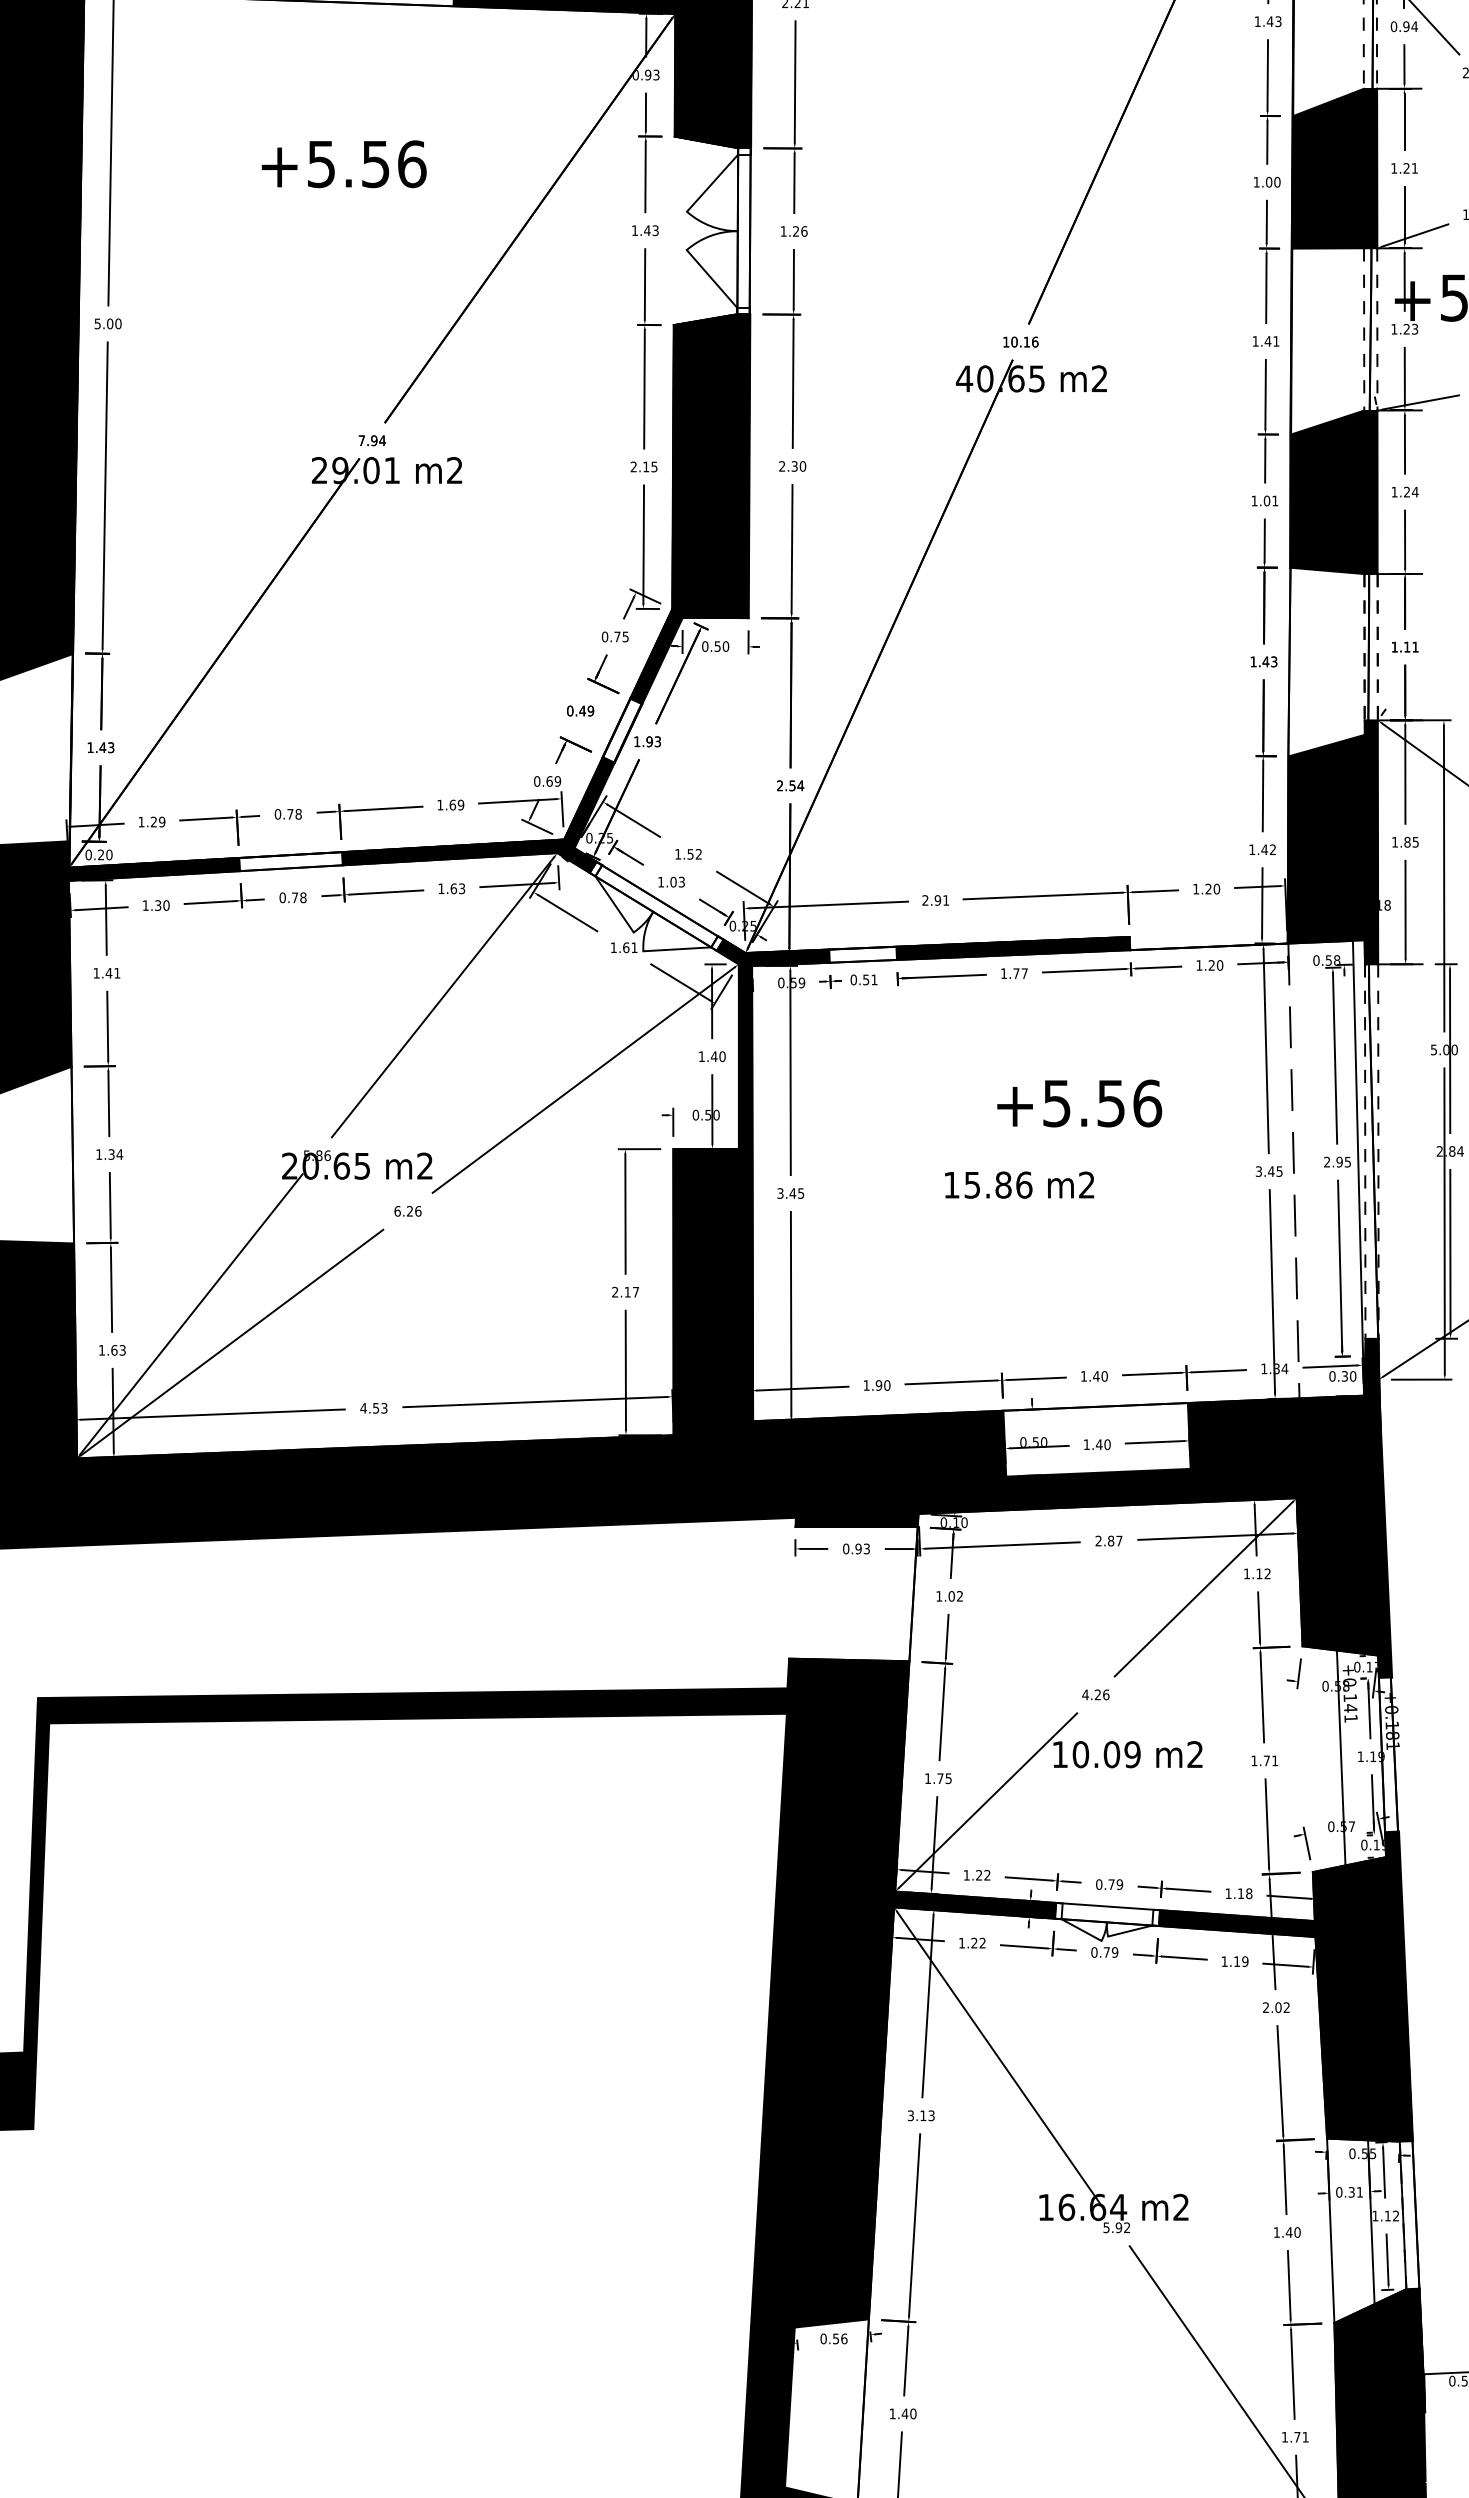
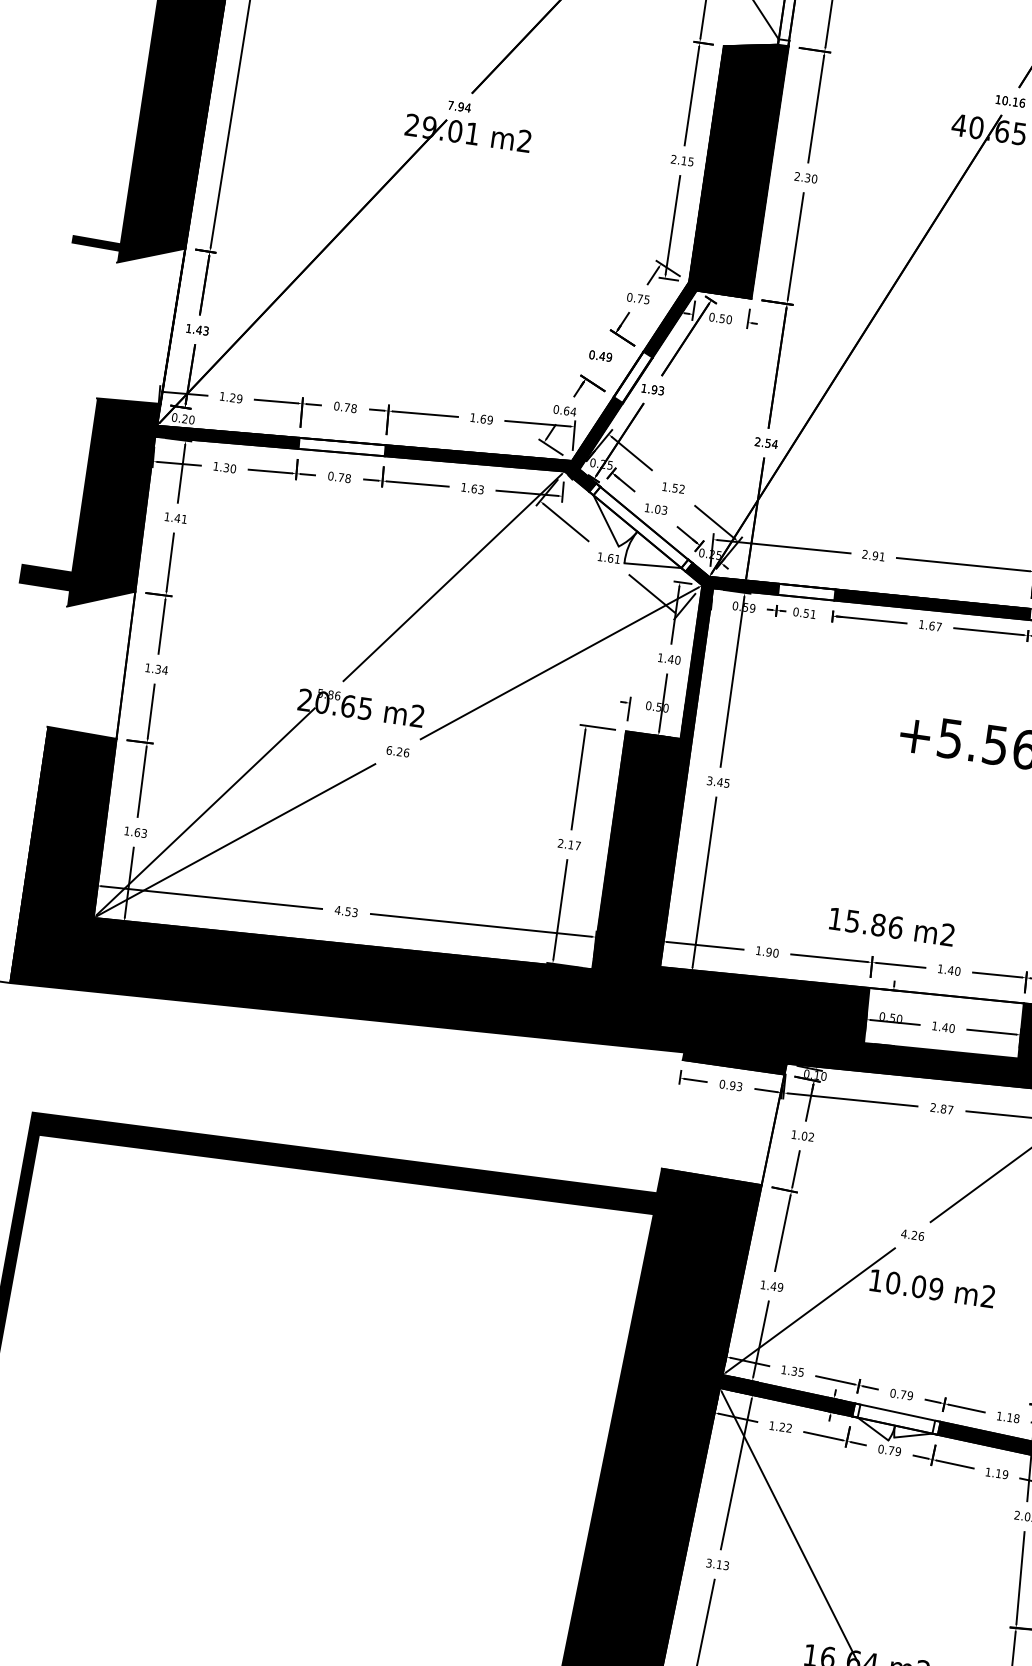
text: (557, 781) -> (573, 411), 0.69 -> 0.64
text: (1016, 973) -> (932, 625), 1.77 -> 1.67
text: (1019, 1184) -> (891, 926), moved
text: (944, 1778) -> (777, 1286), 1.75 -> 1.49
text: (983, 1875) -> (797, 1372), 1.22 -> 1.35

